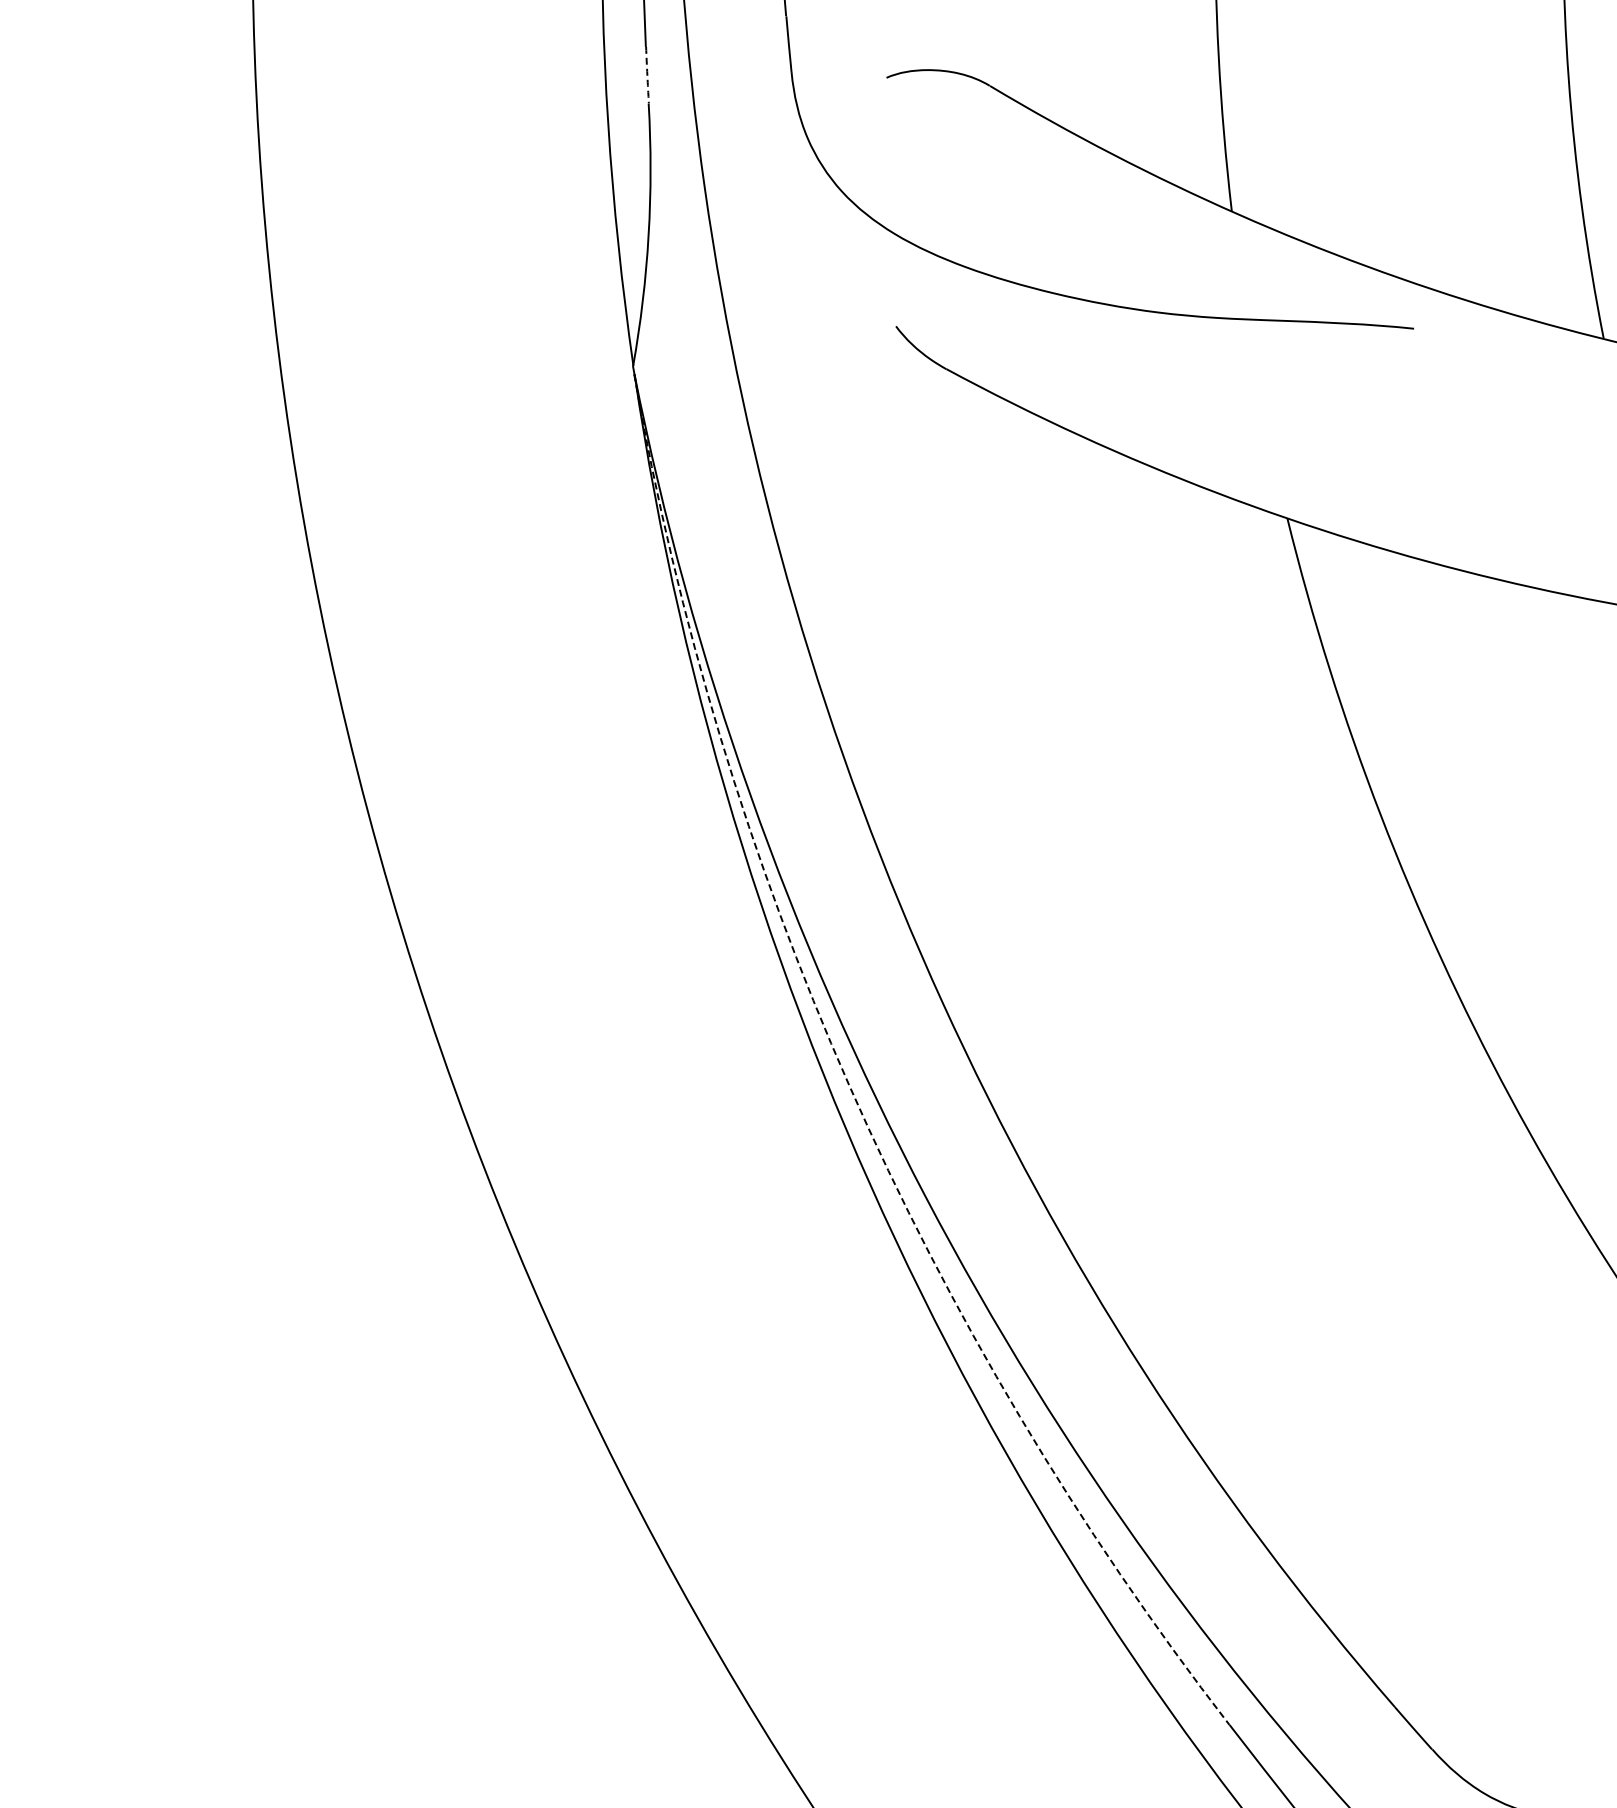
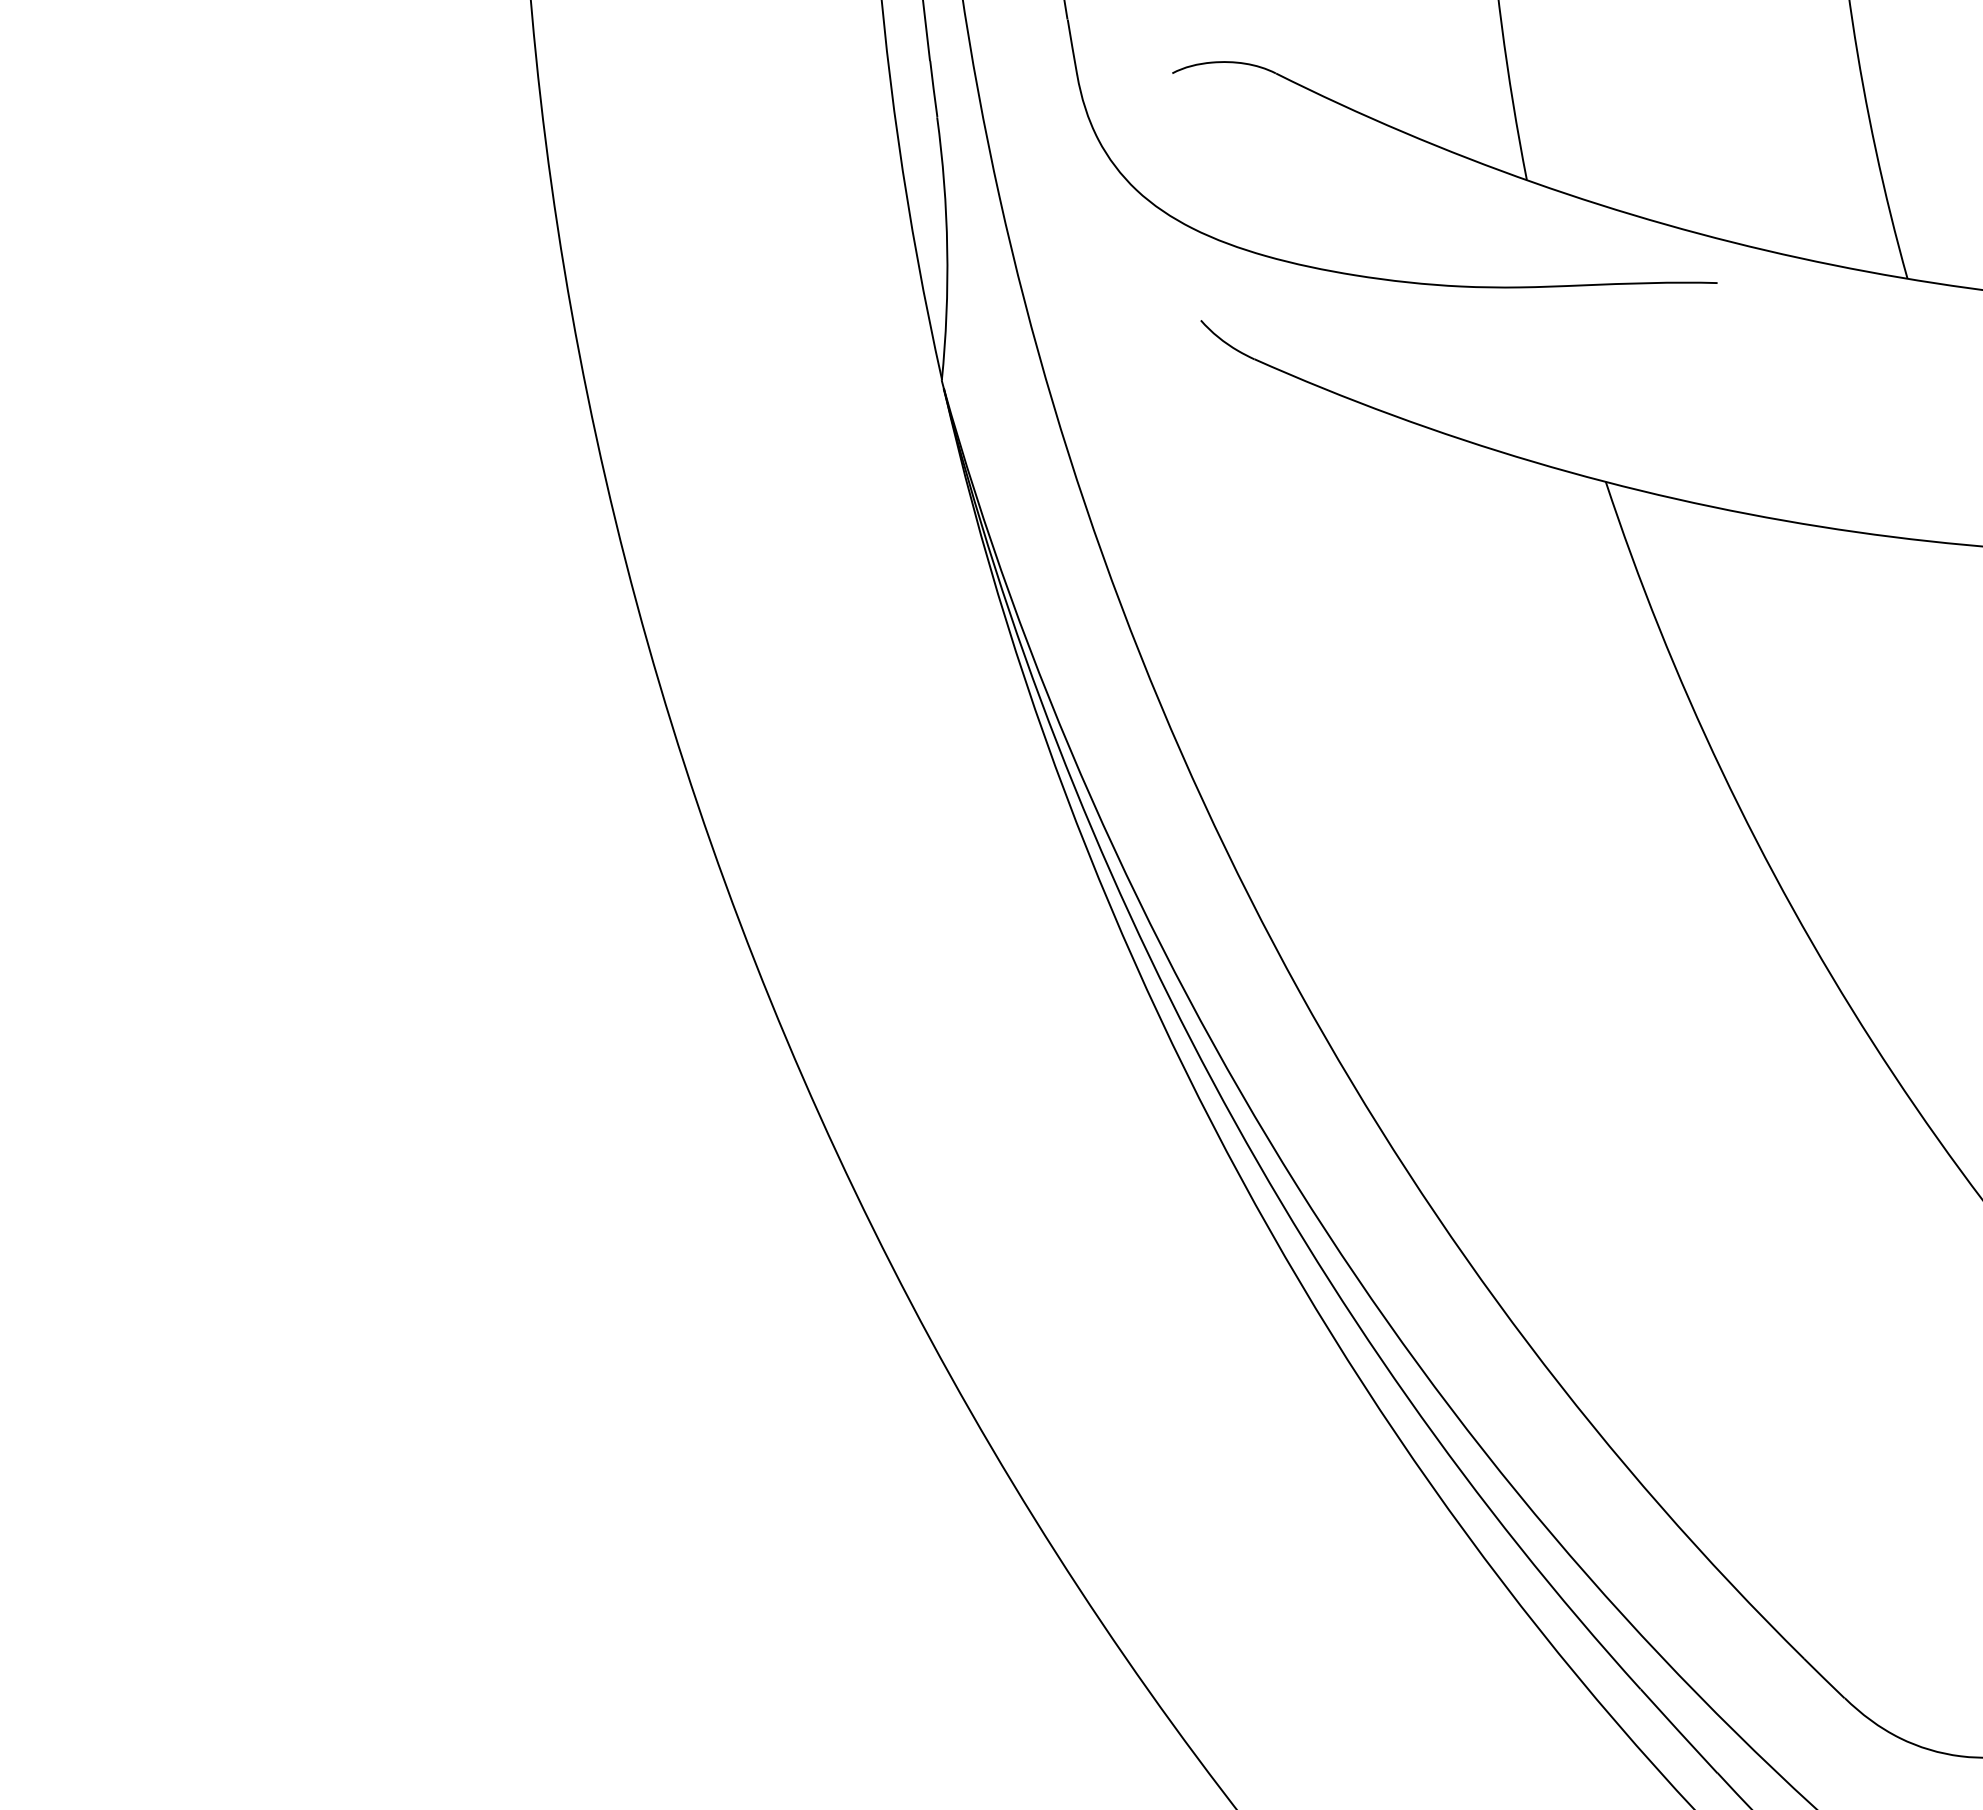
arc: (647, 74) -> (933, 88), dashed -> solid
arc: (849, 1086) -> (1212, 1081), dashed -> solid

